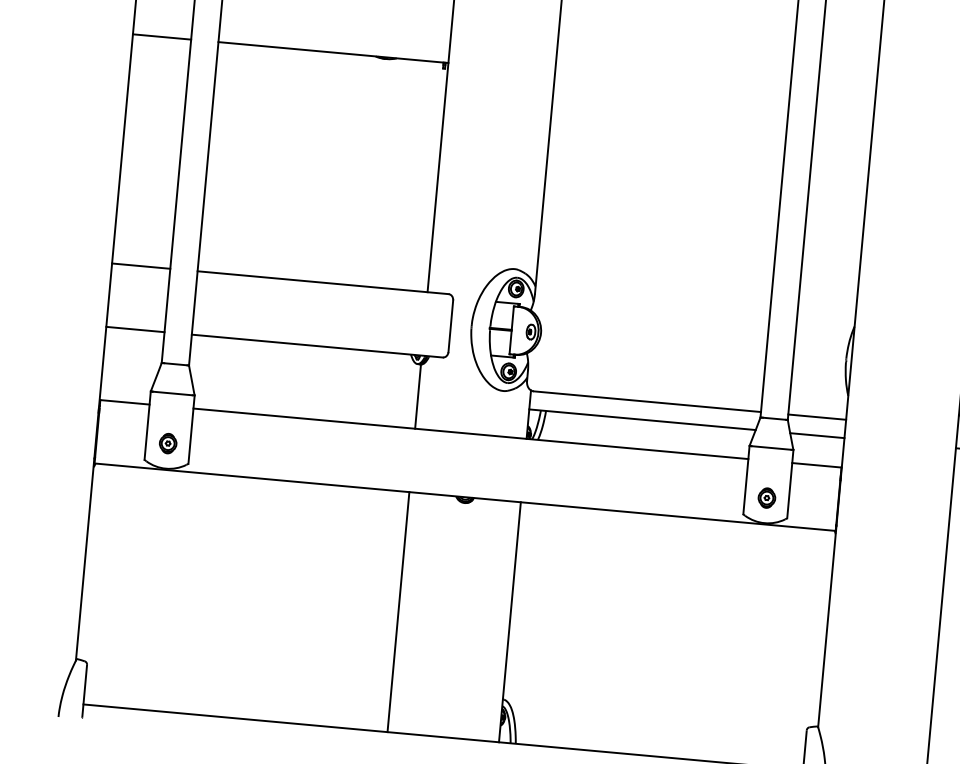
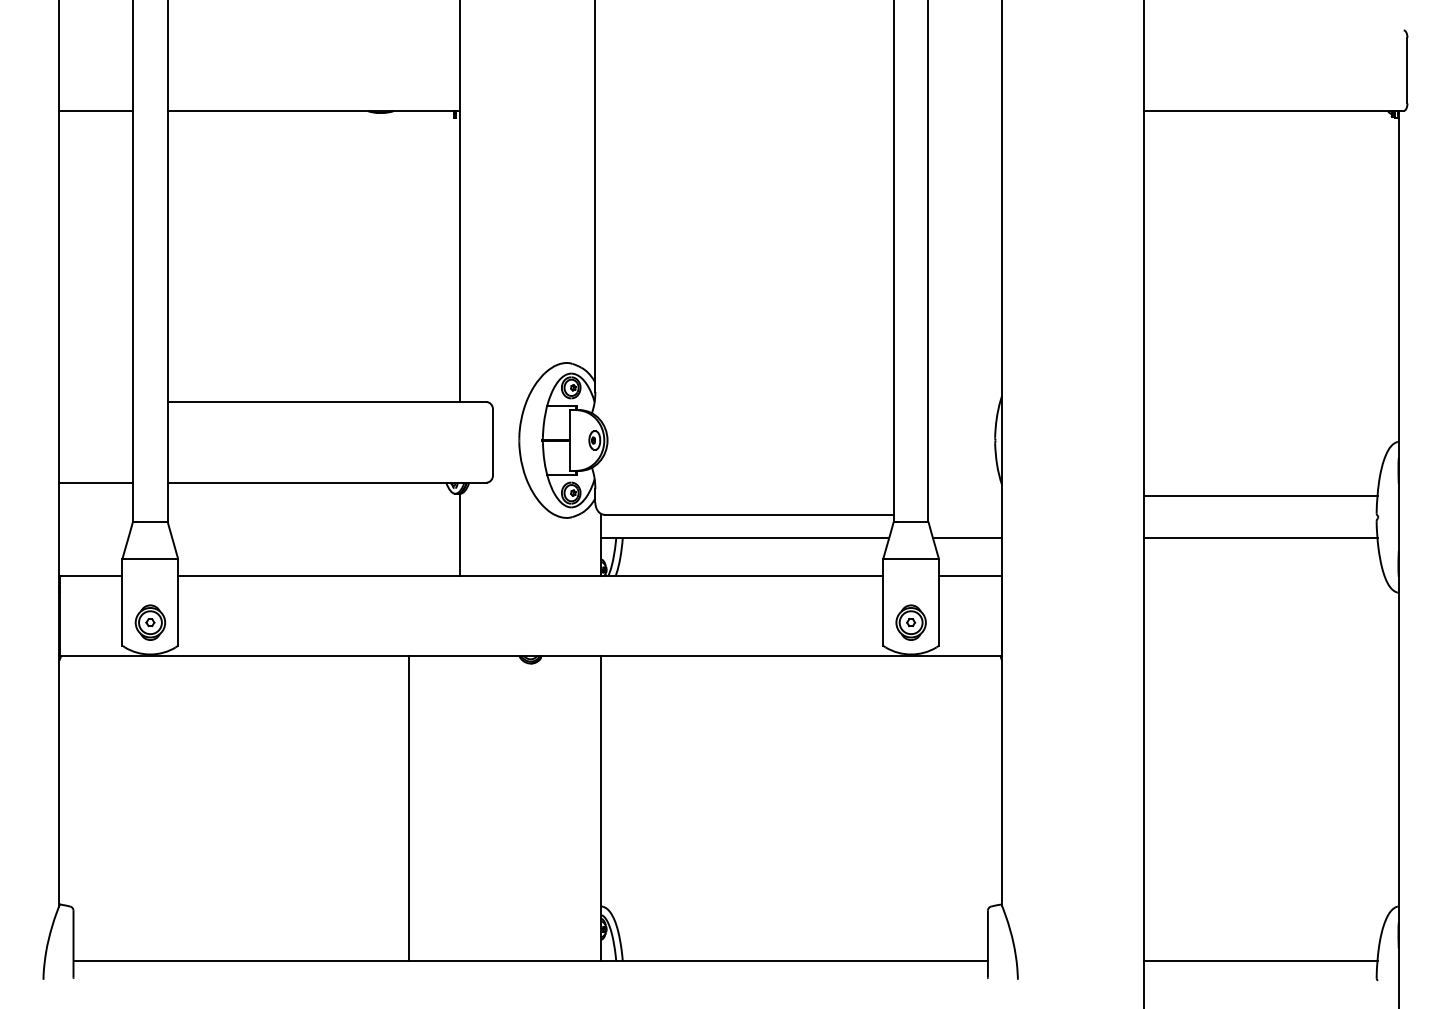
line: (140, 266) -> (95, 402), removed
line: (816, 416) -> (964, 514), removed
part: (167, 443) -> (149, 622), size x1.4
part: (766, 497) -> (910, 622), size x1.4
line: (398, 612) -> (408, 808), moved

